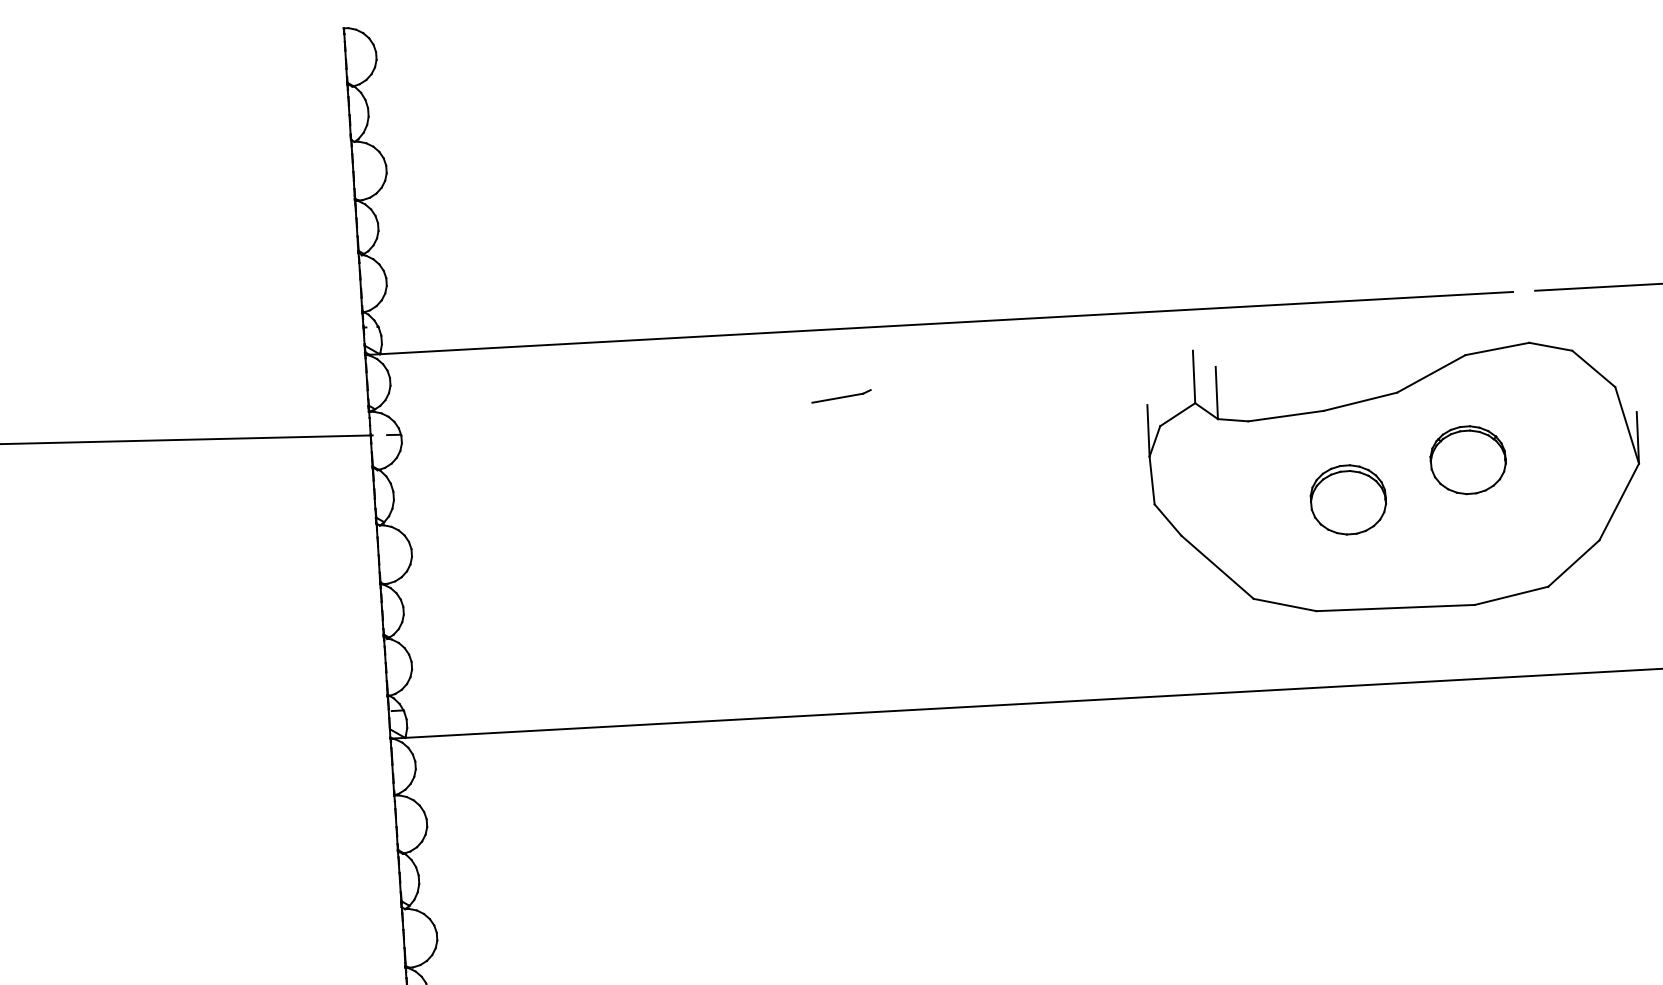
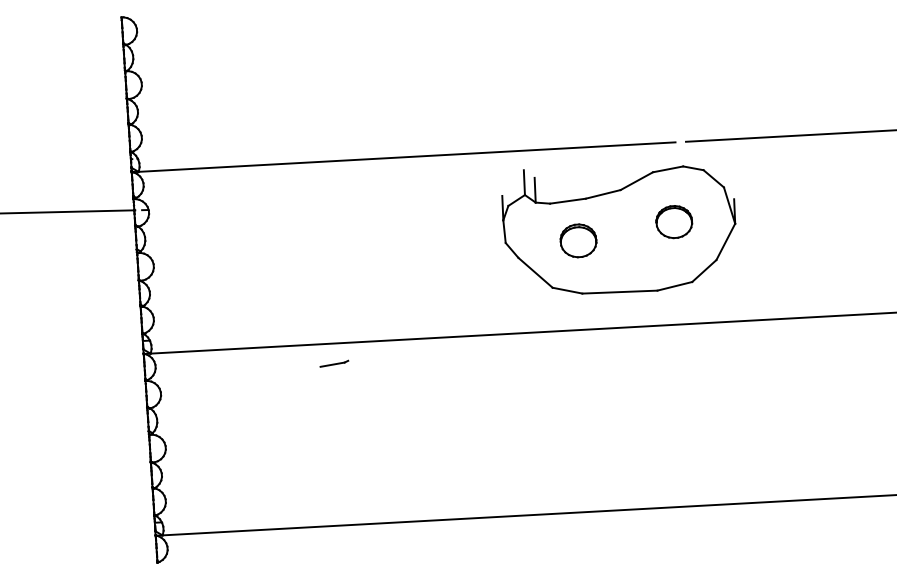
line: (841, 395) -> (334, 363), moved
part: (1468, 461) -> (674, 222), moved
part: (1348, 499) -> (578, 240), moved

